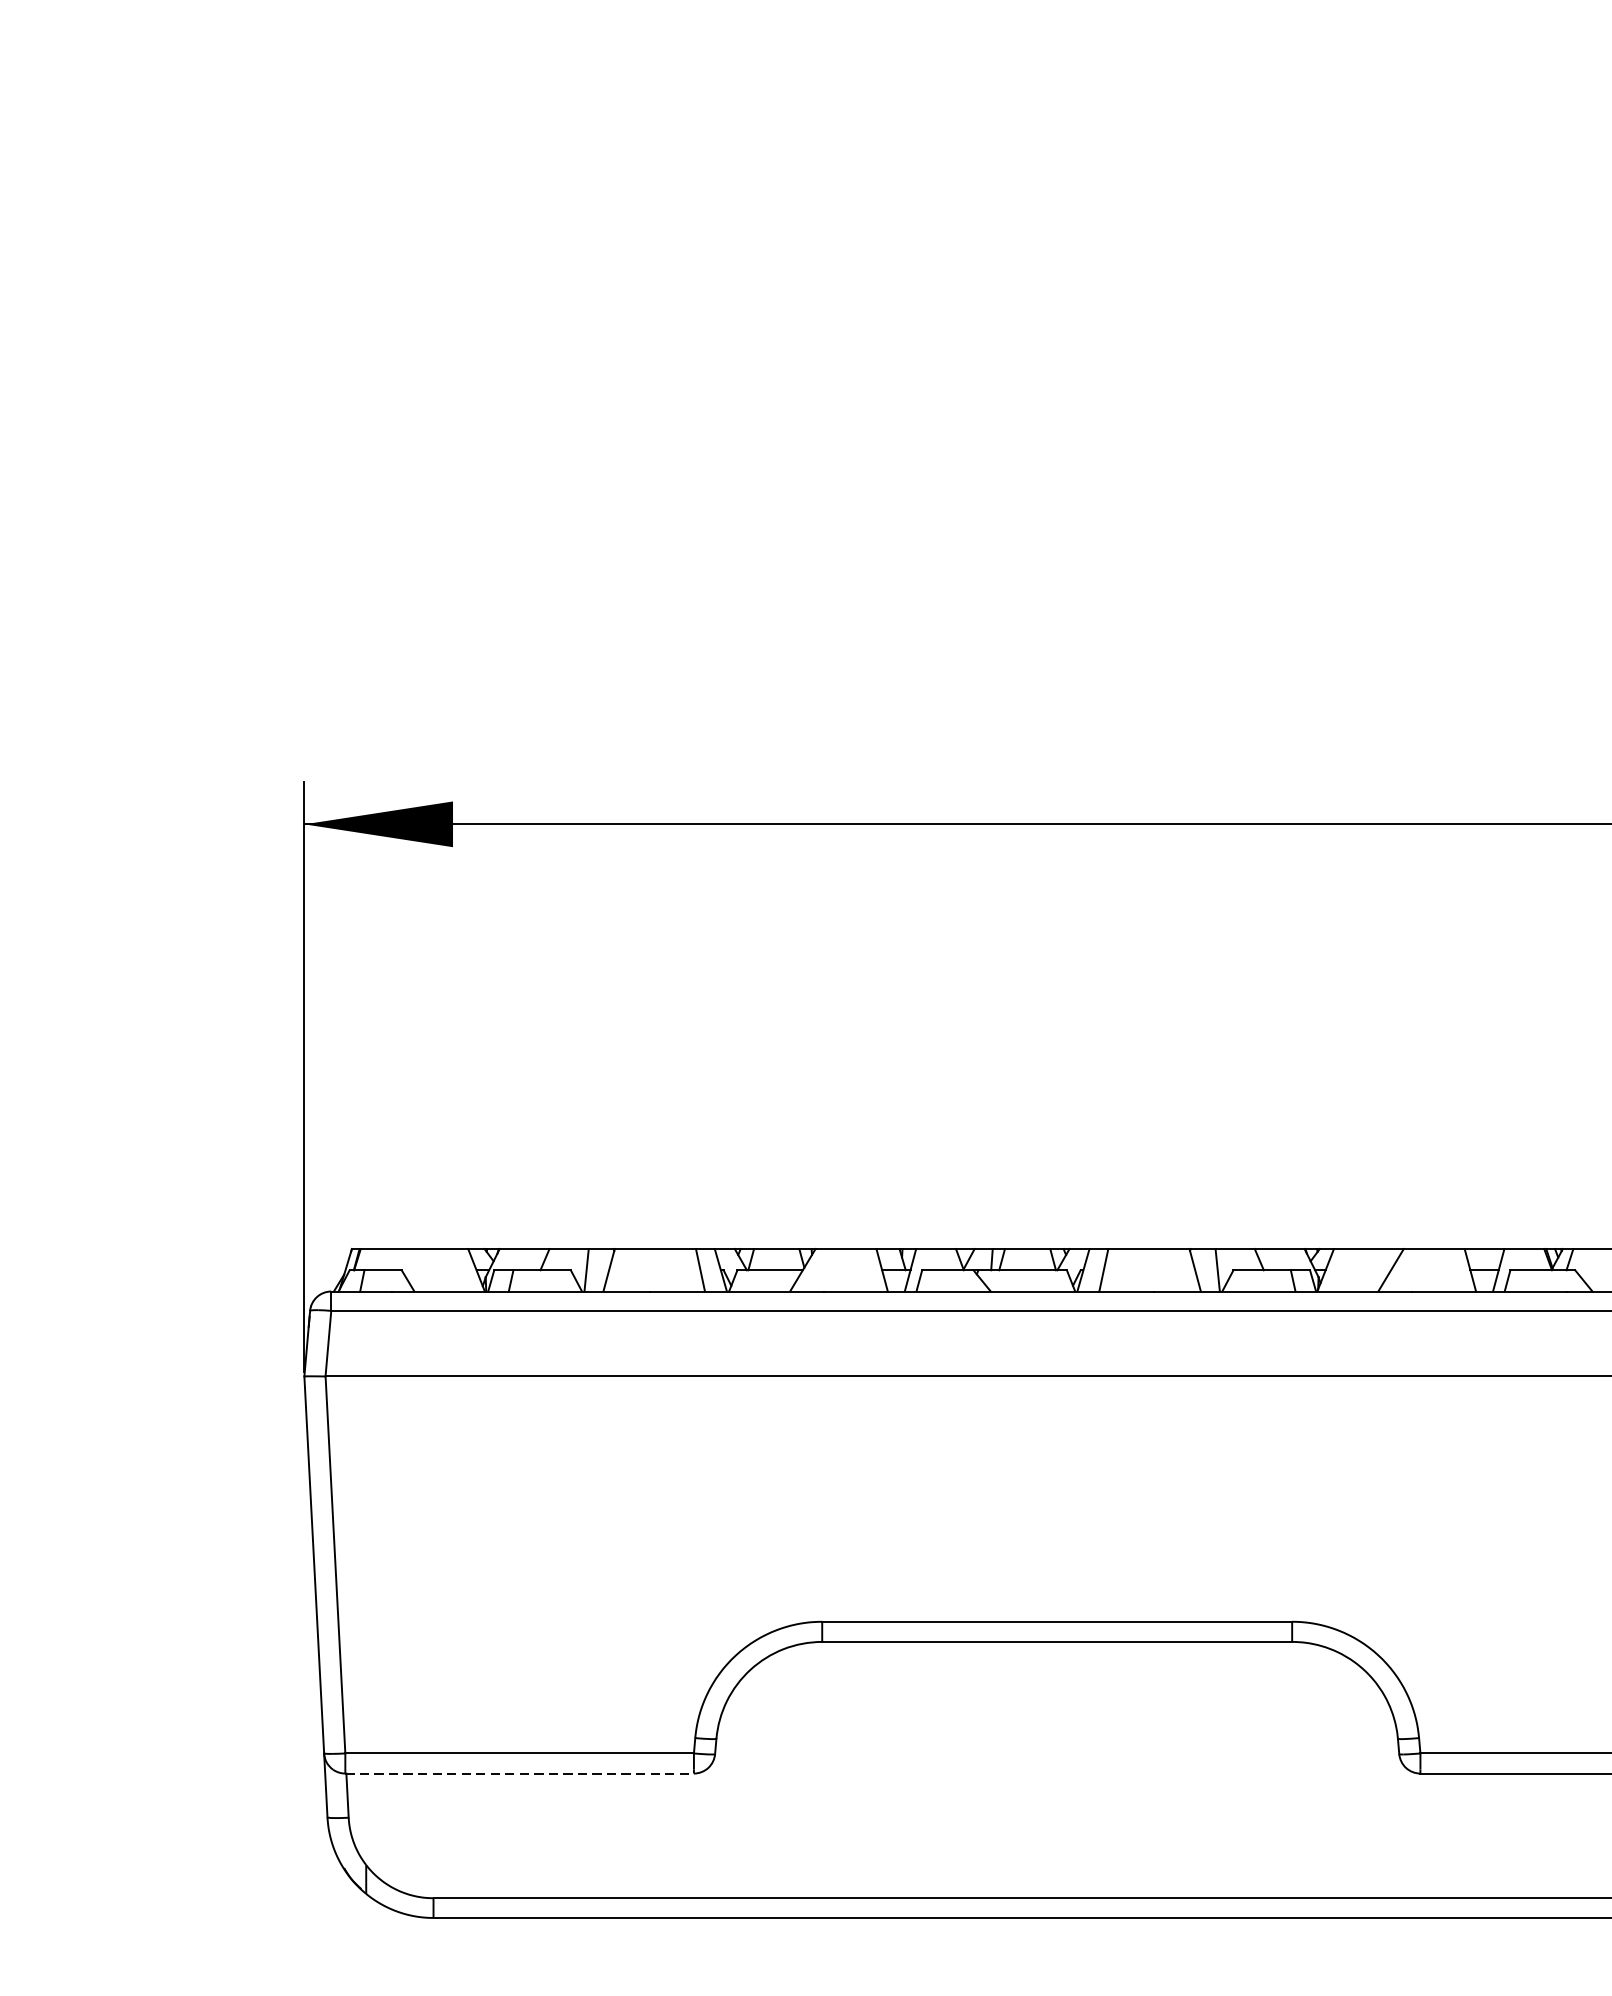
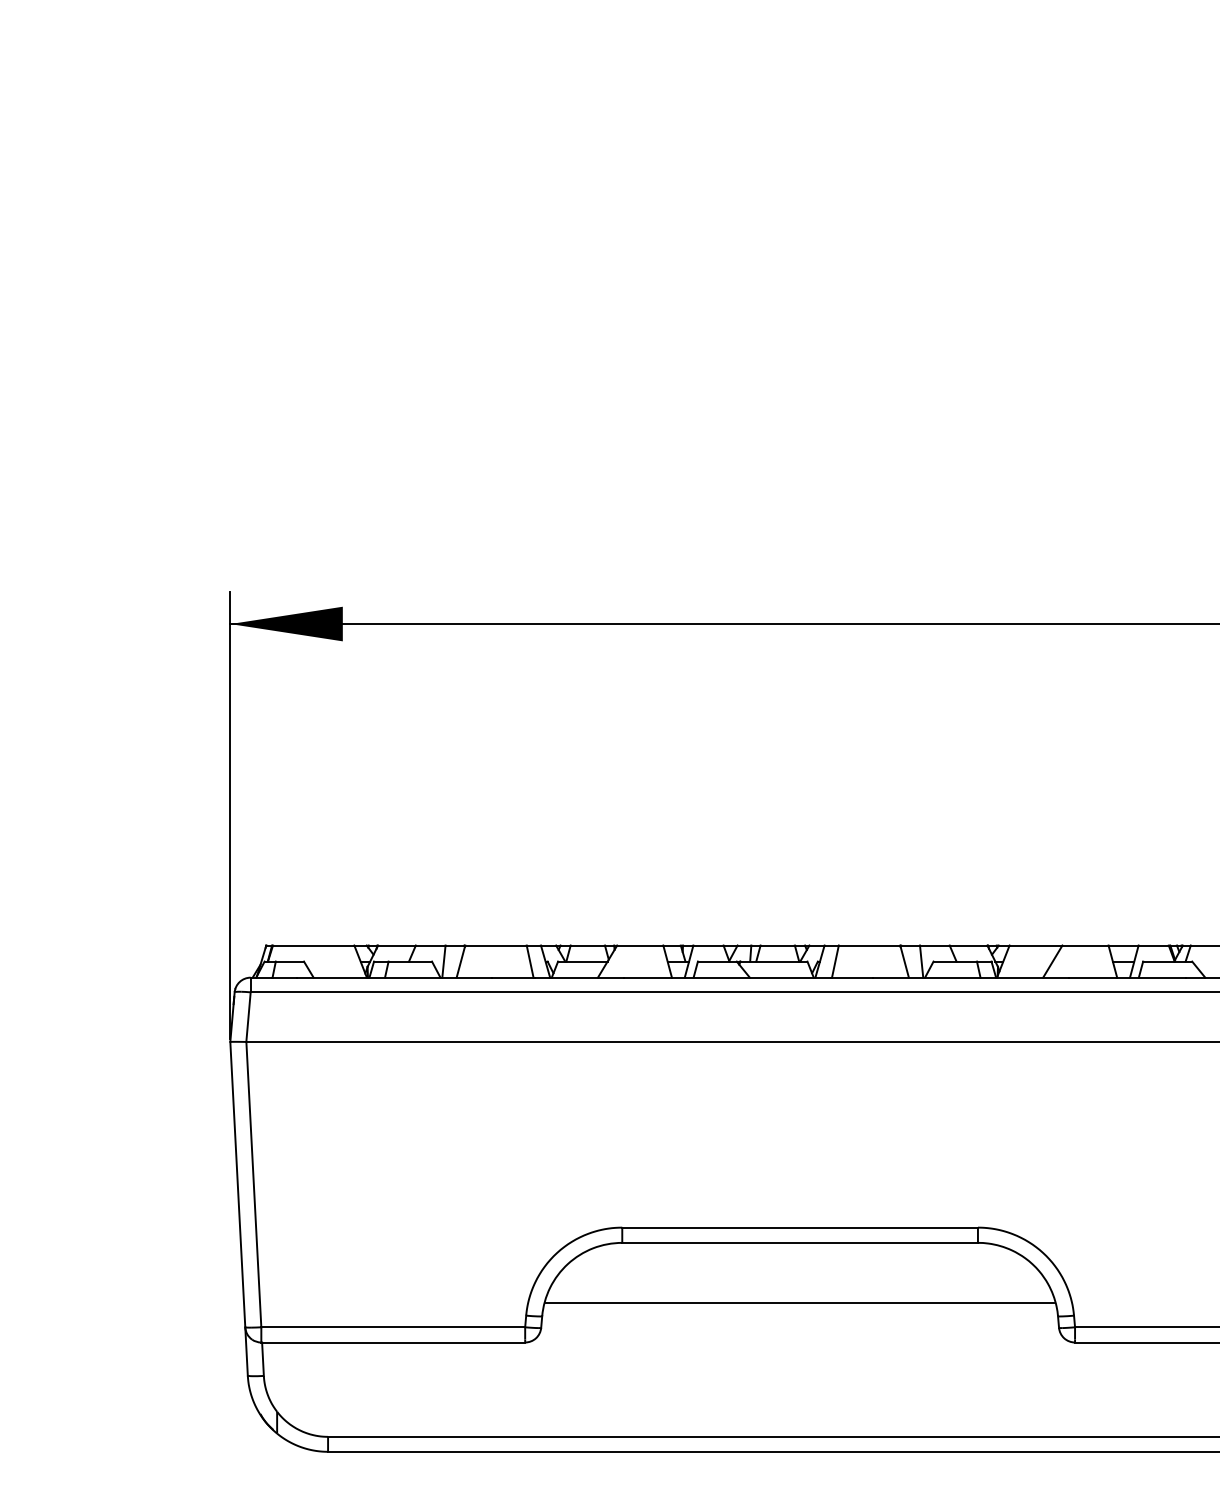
line: (1057, 1720) -> (800, 1302), added
line: (519, 1773) -> (393, 1342), dashed -> solid

